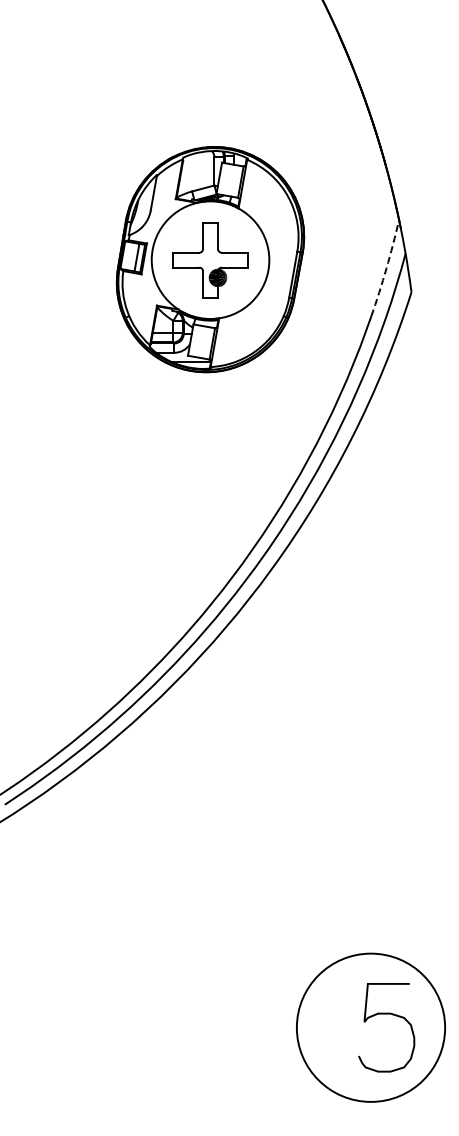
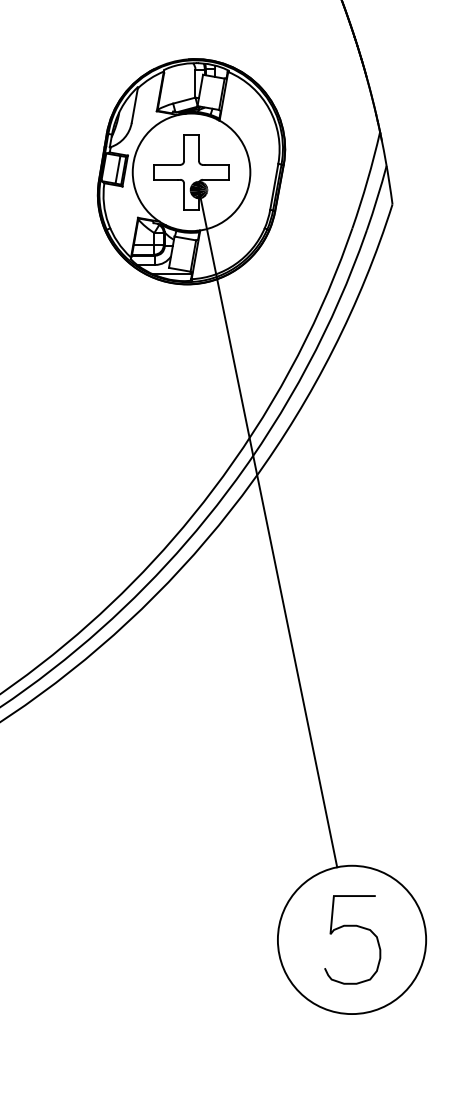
arc: (386, 268) -> (367, 180), dashed -> solid
line: (287, 616) -> (268, 528), added
curve: (386, 1014) -> (352, 926), moved

